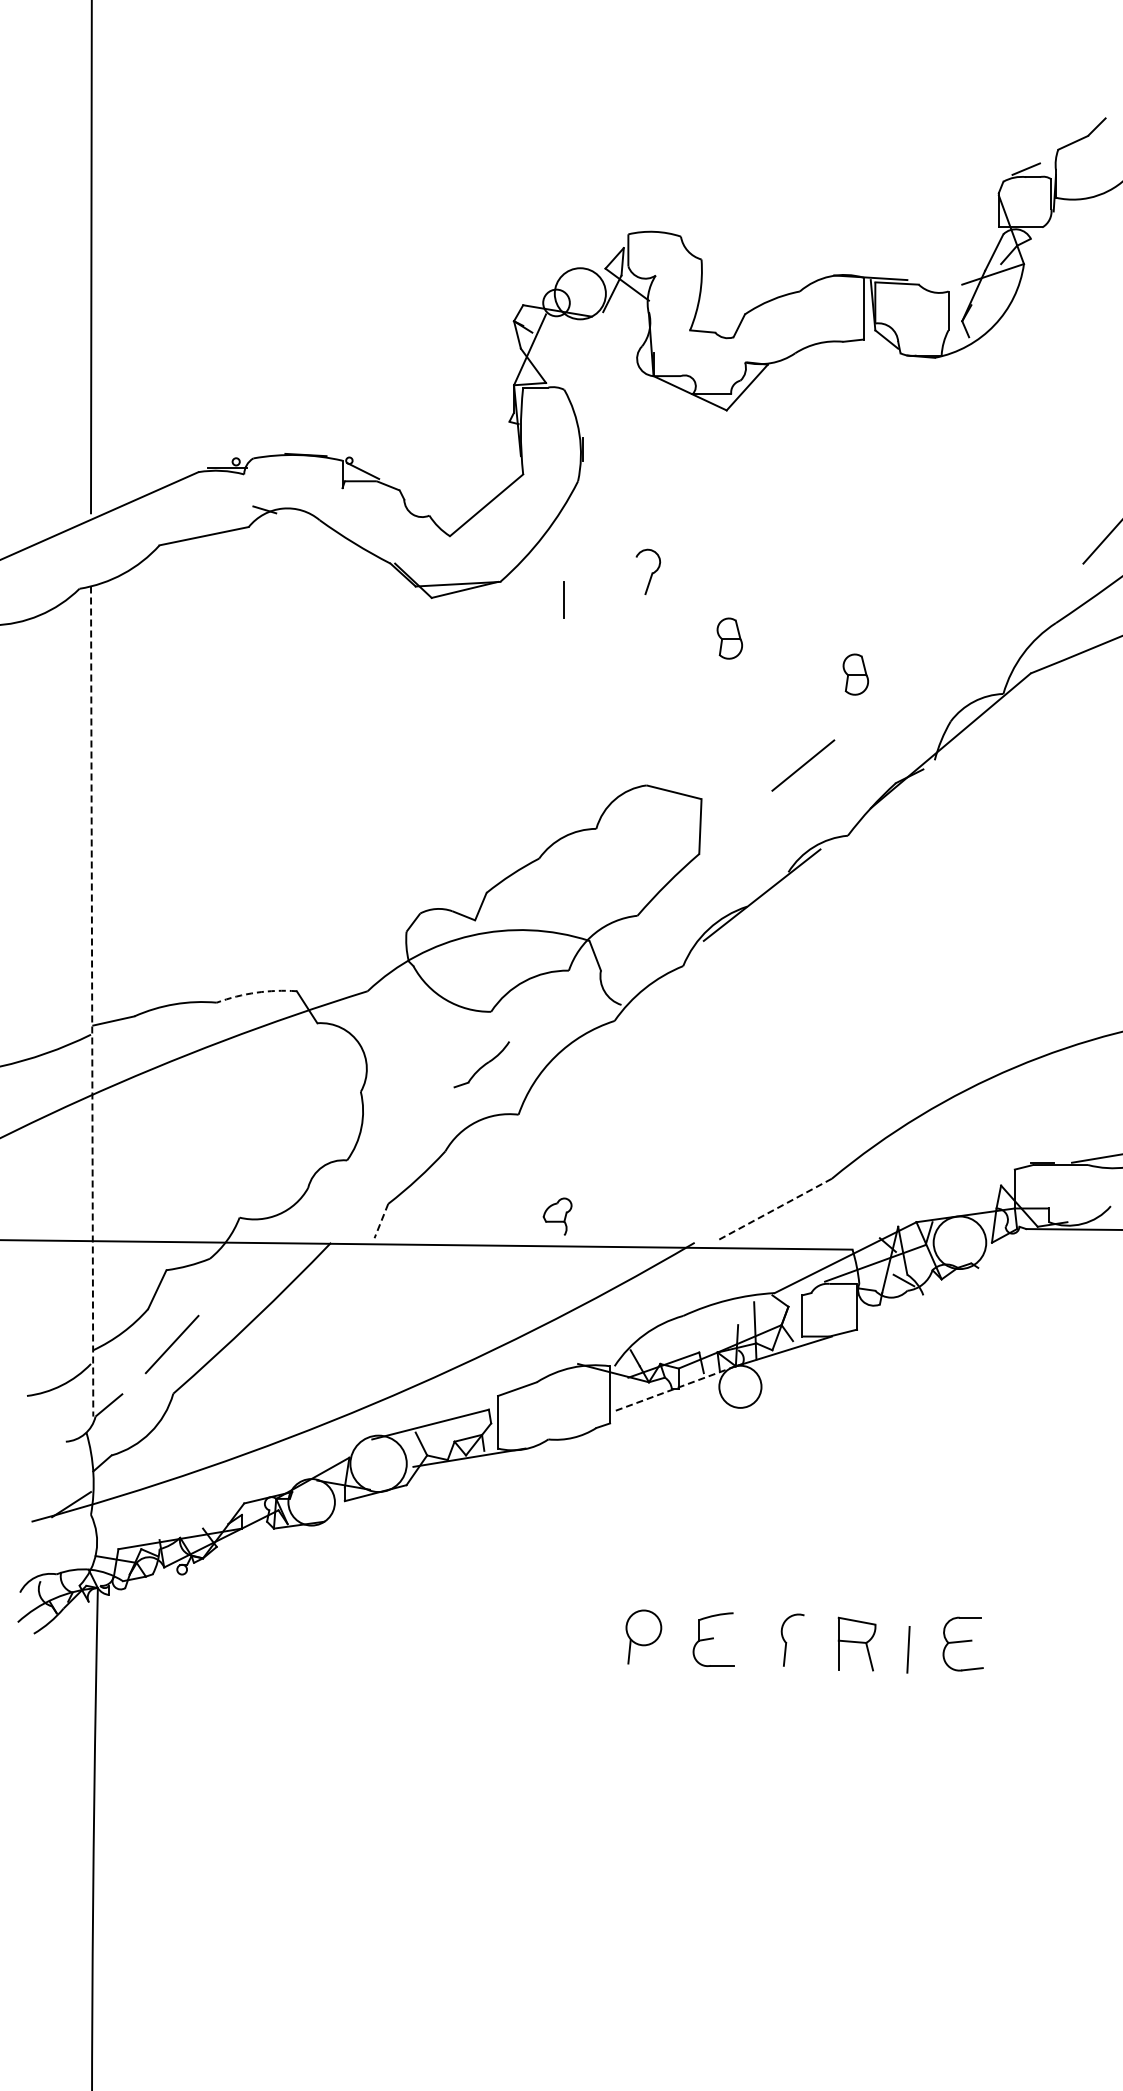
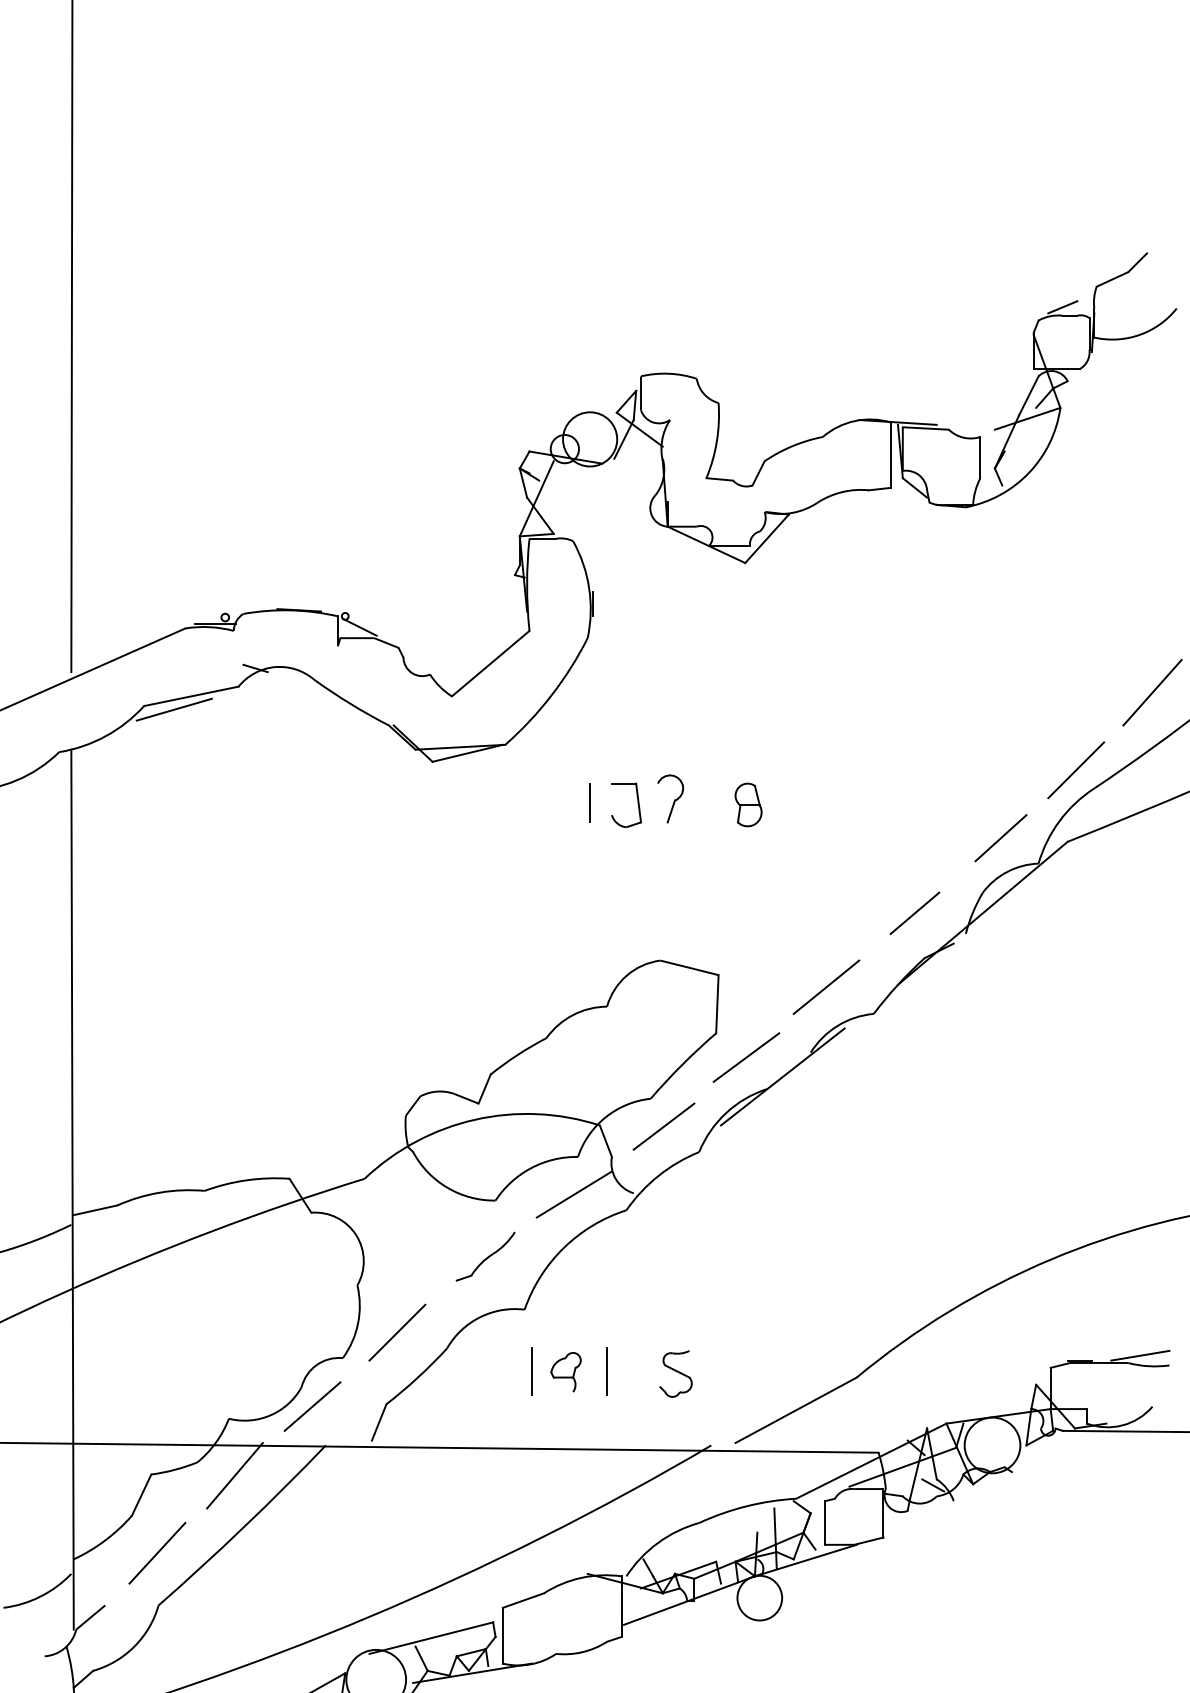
line: (187, 548) -> (173, 709), added
part: (648, 571) -> (670, 798), moved
line: (563, 599) -> (589, 802), moved
line: (1038, 605) -> (1075, 769), added
part: (624, 634) -> (636, 800), added
line: (967, 669) -> (1000, 837), added
part: (855, 674) -> (881, 842), removed
line: (886, 740) -> (914, 912), added
line: (803, 765) -> (826, 987), moved
line: (727, 876) -> (746, 1057), added
line: (649, 941) -> (663, 1126), added
arc: (256, 992) -> (246, 1180), dashed -> solid
line: (92, 1002) -> (72, 1190), dashed -> solid
line: (565, 1005) -> (574, 1193), added
line: (398, 1136) -> (397, 1332), added
line: (525, 1172) -> (531, 1370), added
line: (596, 1172) -> (607, 1370), added
part: (661, 1175) -> (676, 1374), added
line: (318, 1206) -> (312, 1406), added
line: (774, 1209) -> (795, 1410), dashed -> solid
part: (557, 1216) -> (565, 1371), moved
line: (381, 1221) -> (379, 1422), dashed -> solid
line: (245, 1271) -> (235, 1475), added
line: (674, 1389) -> (689, 1600), dashed -> solid

